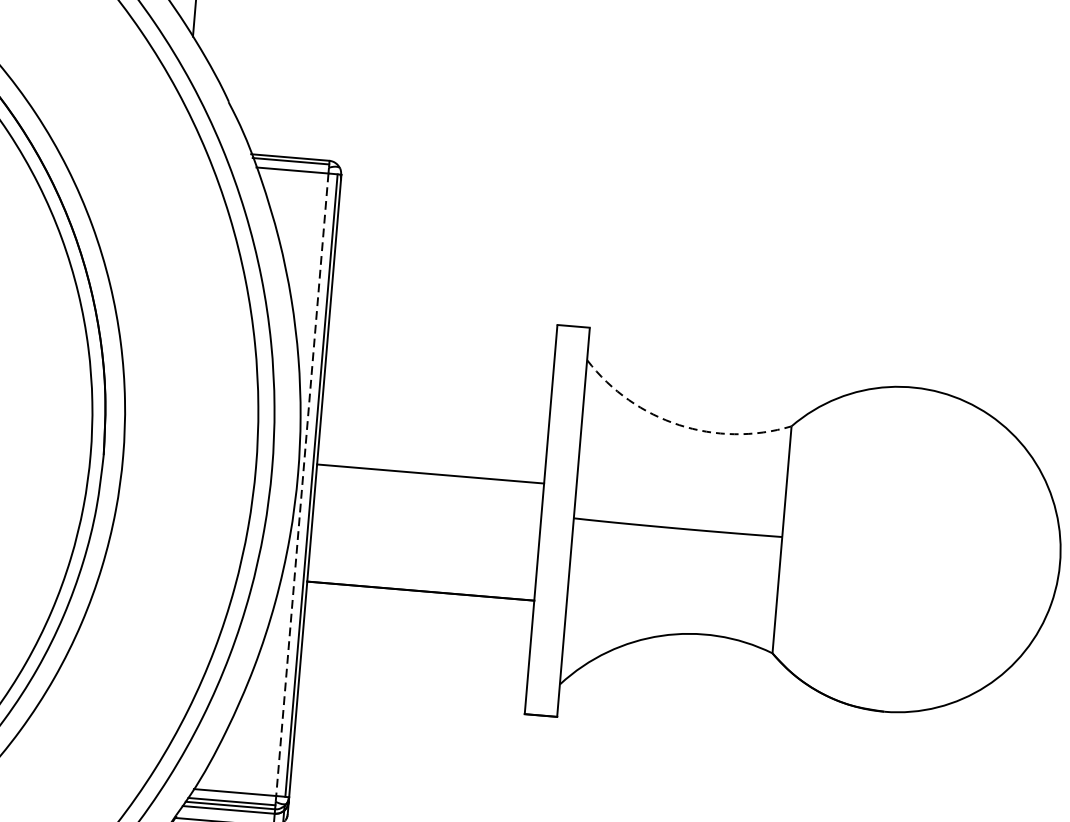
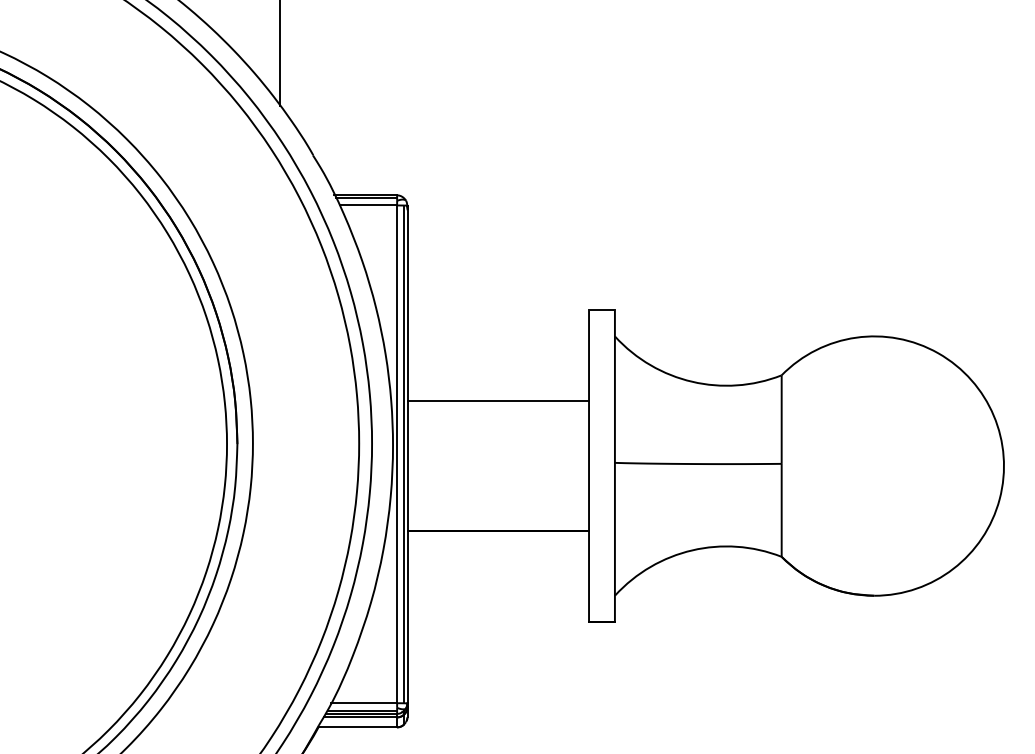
arc: (679, 424) -> (692, 381), dashed -> solid
line: (430, 474) -> (498, 401), moved
line: (302, 484) -> (397, 454), dashed -> solid

